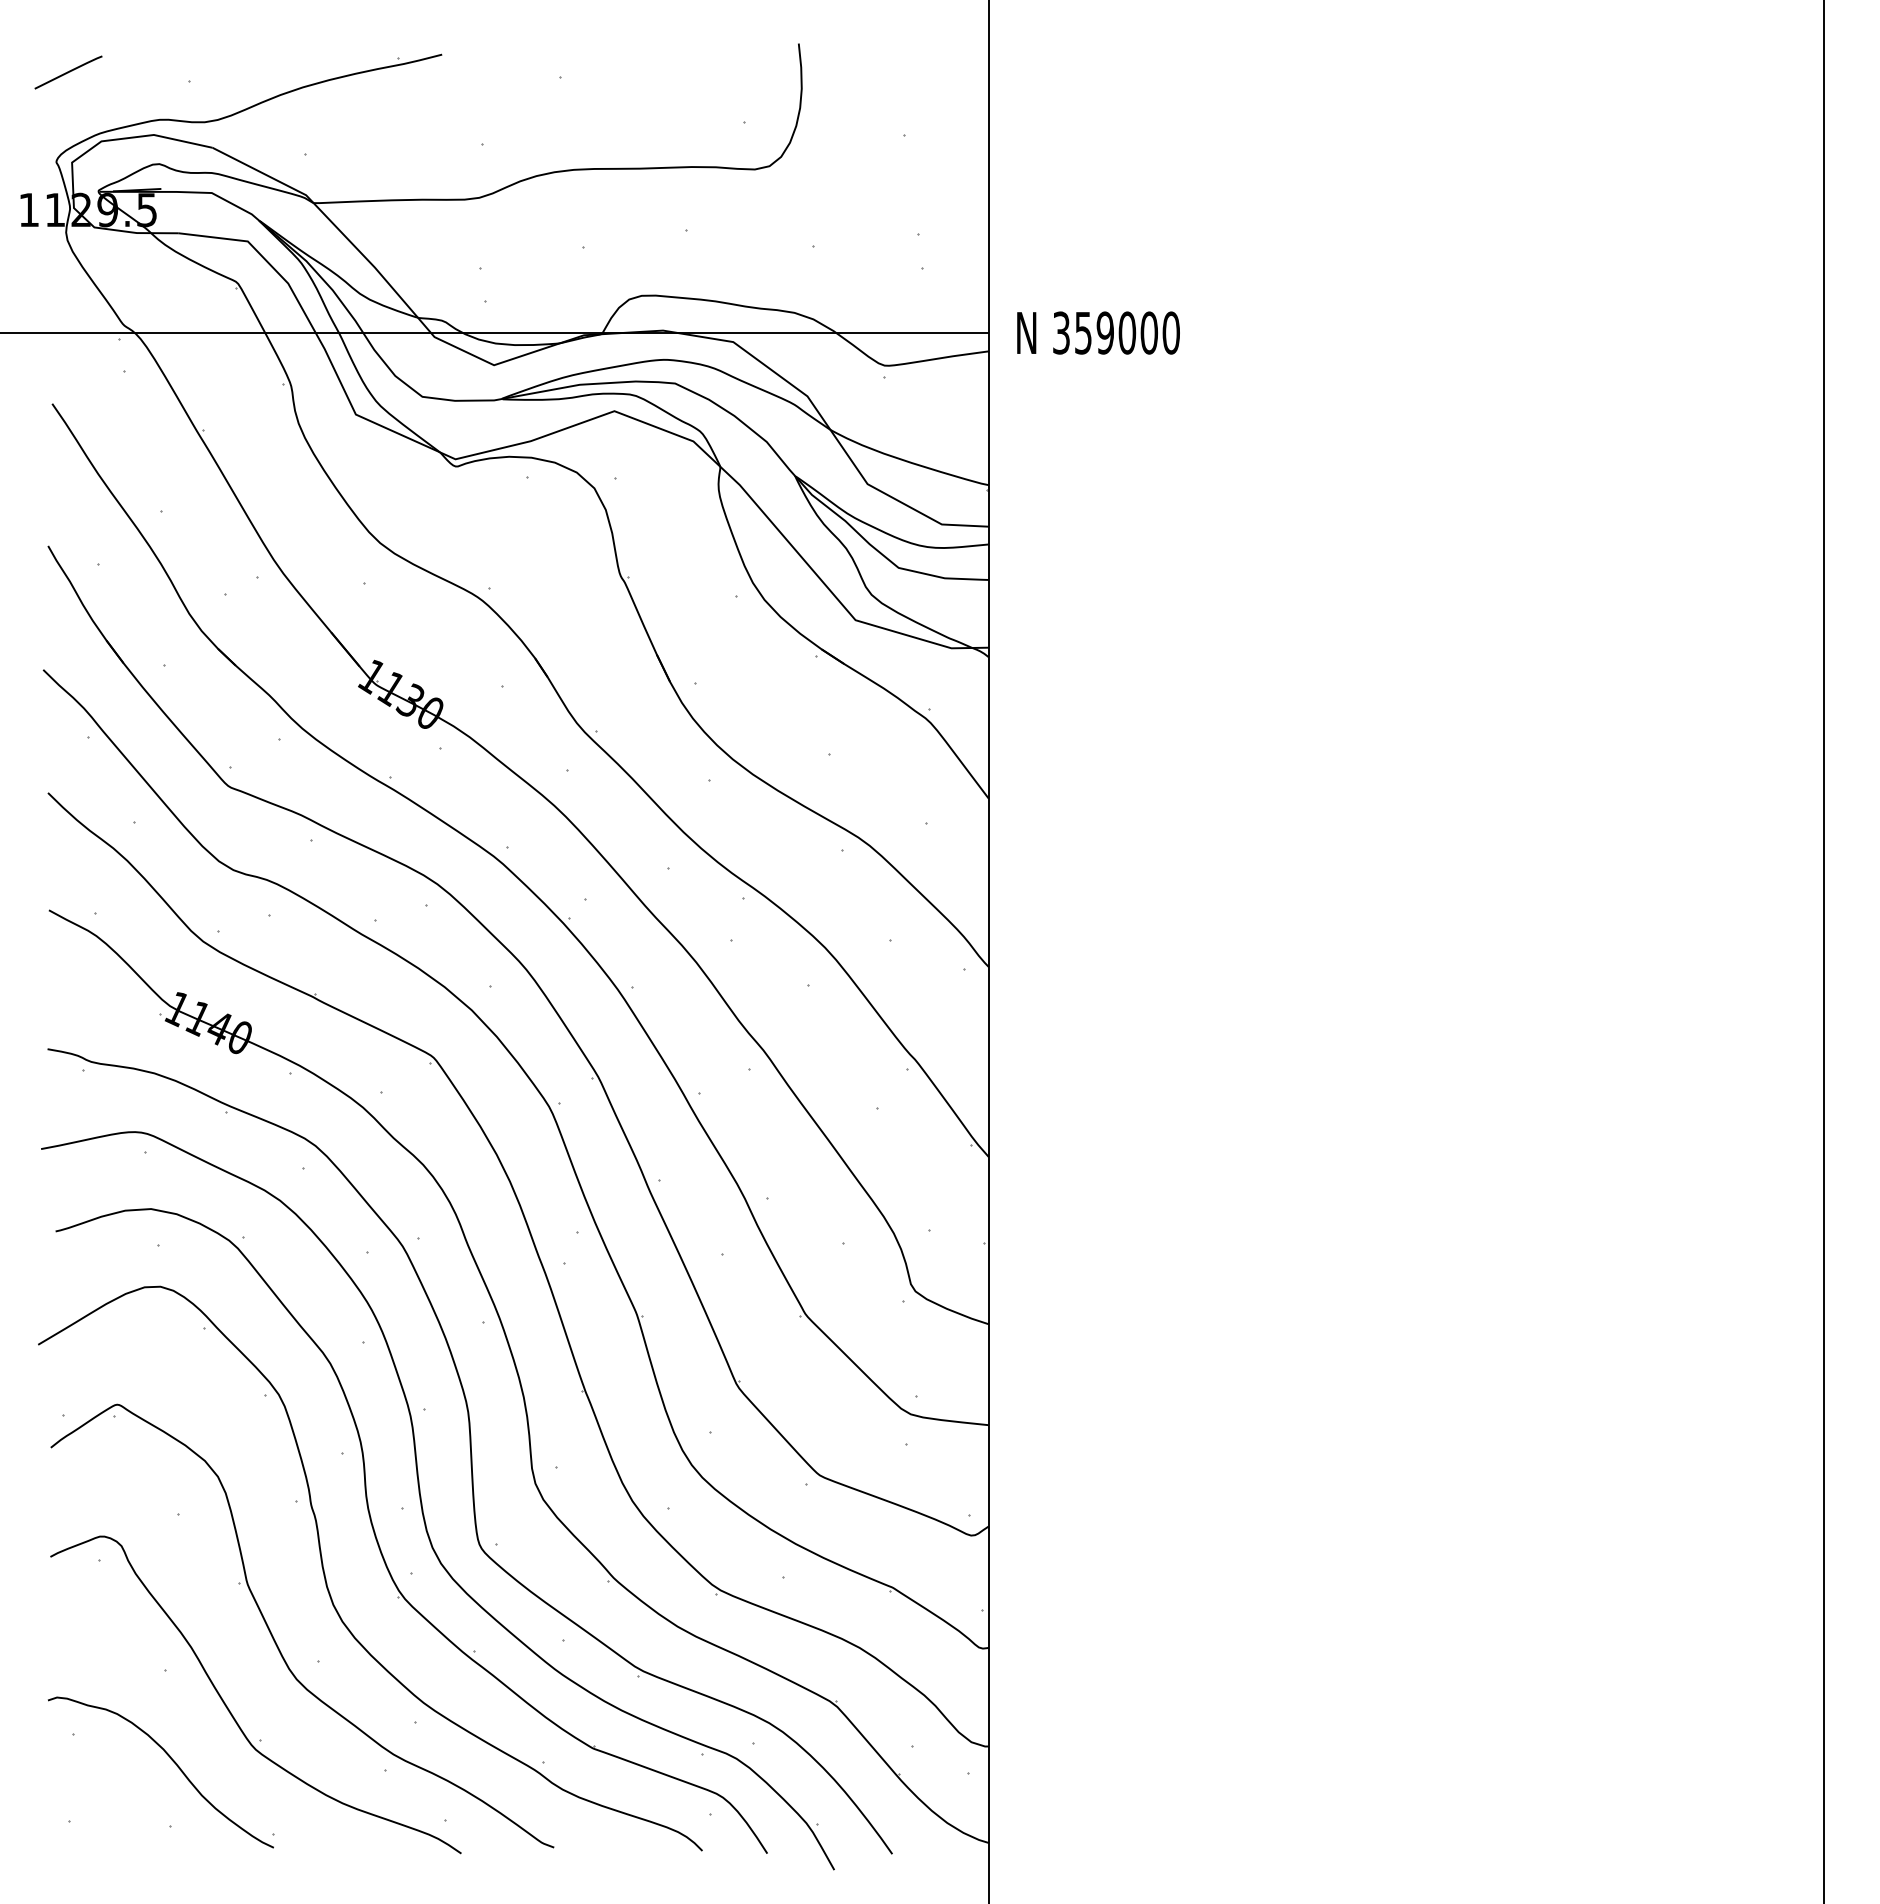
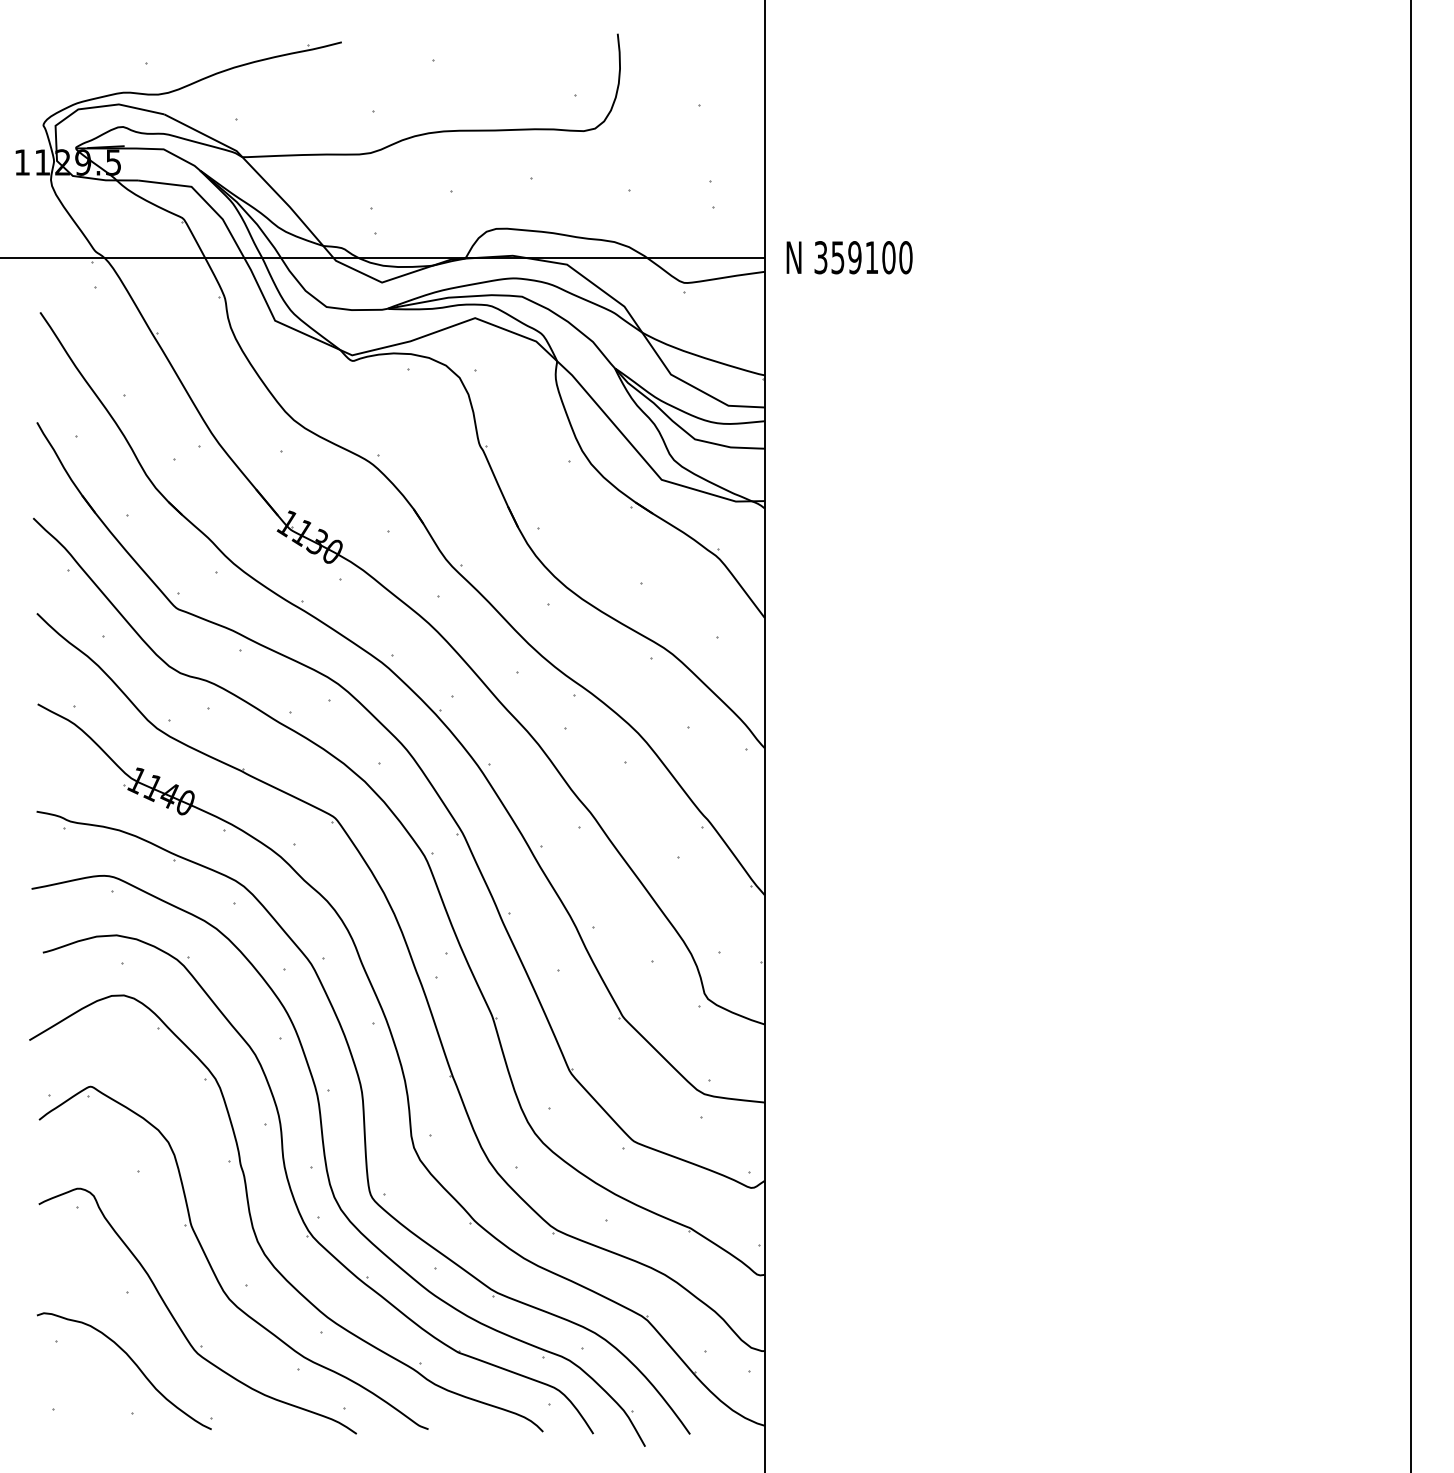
line: (68, 72) -> (52, 56), removed
text: (1127, 332) -> (872, 257), 359000 -> 359100

